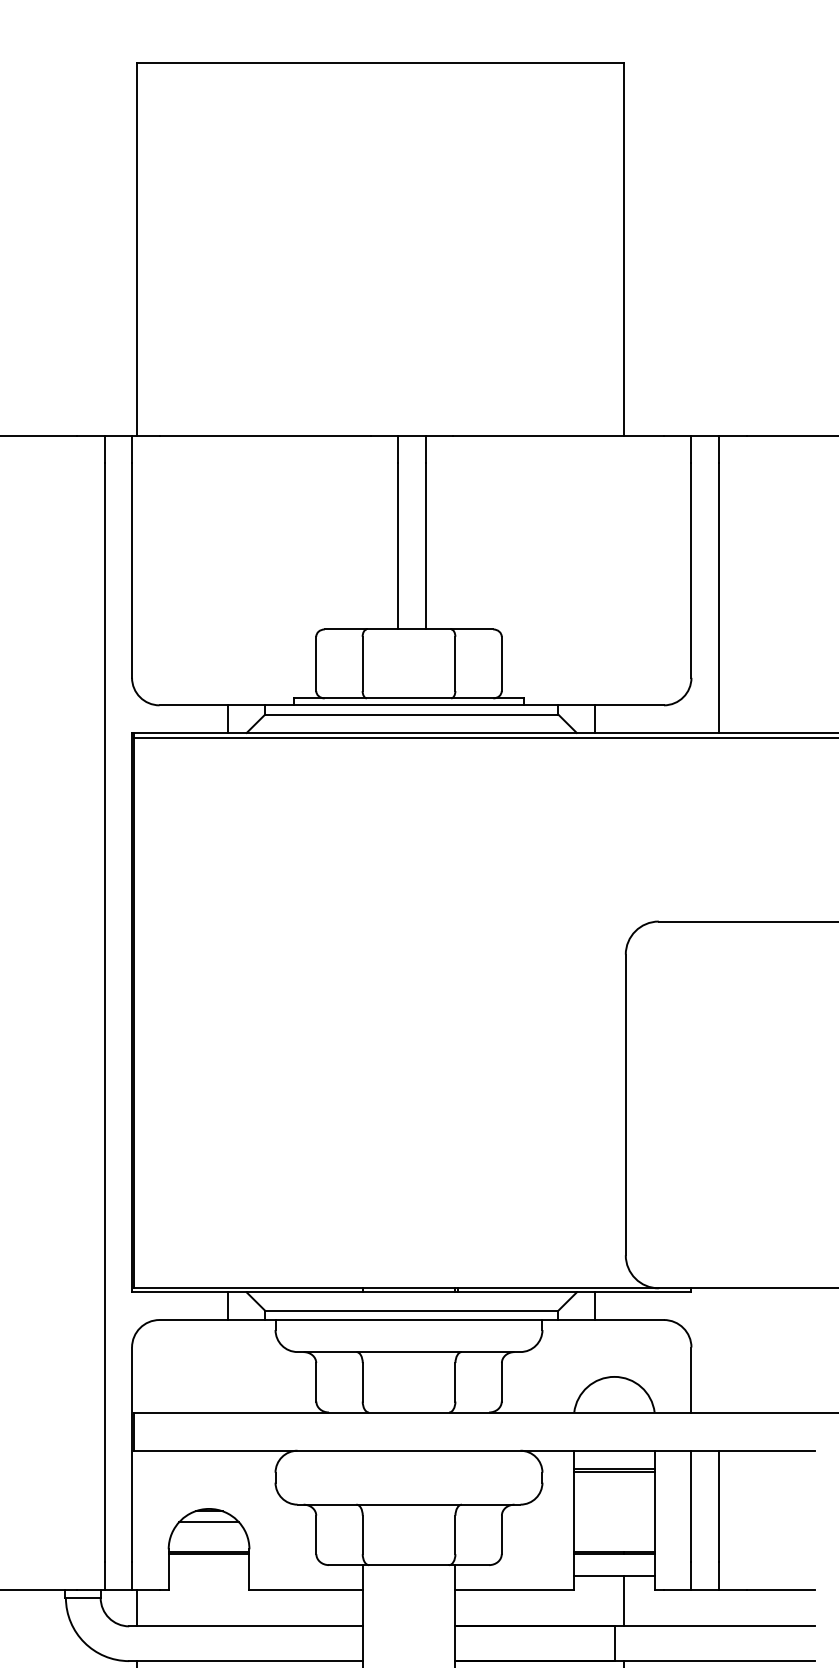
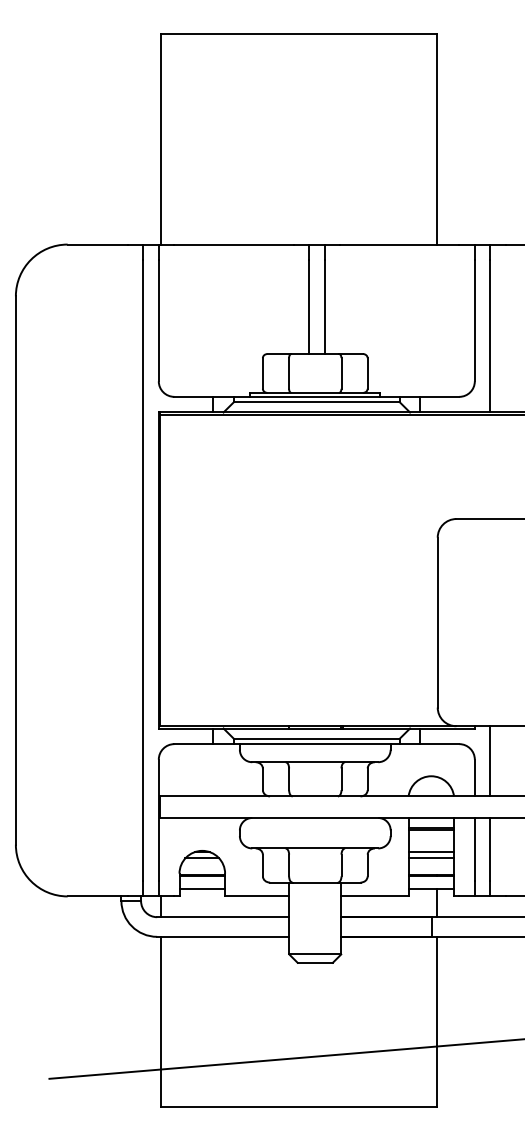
line: (719, 1350) -> (490, 761), added
line: (614, 1511) -> (431, 852), added
line: (614, 1522) -> (431, 858), added
line: (209, 1575) -> (202, 888), added

